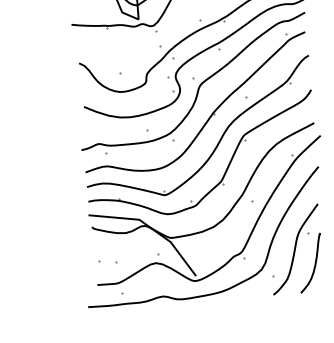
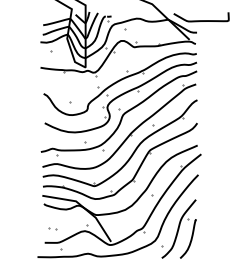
part: (107, 262) -> (52, 228), size x0.62

